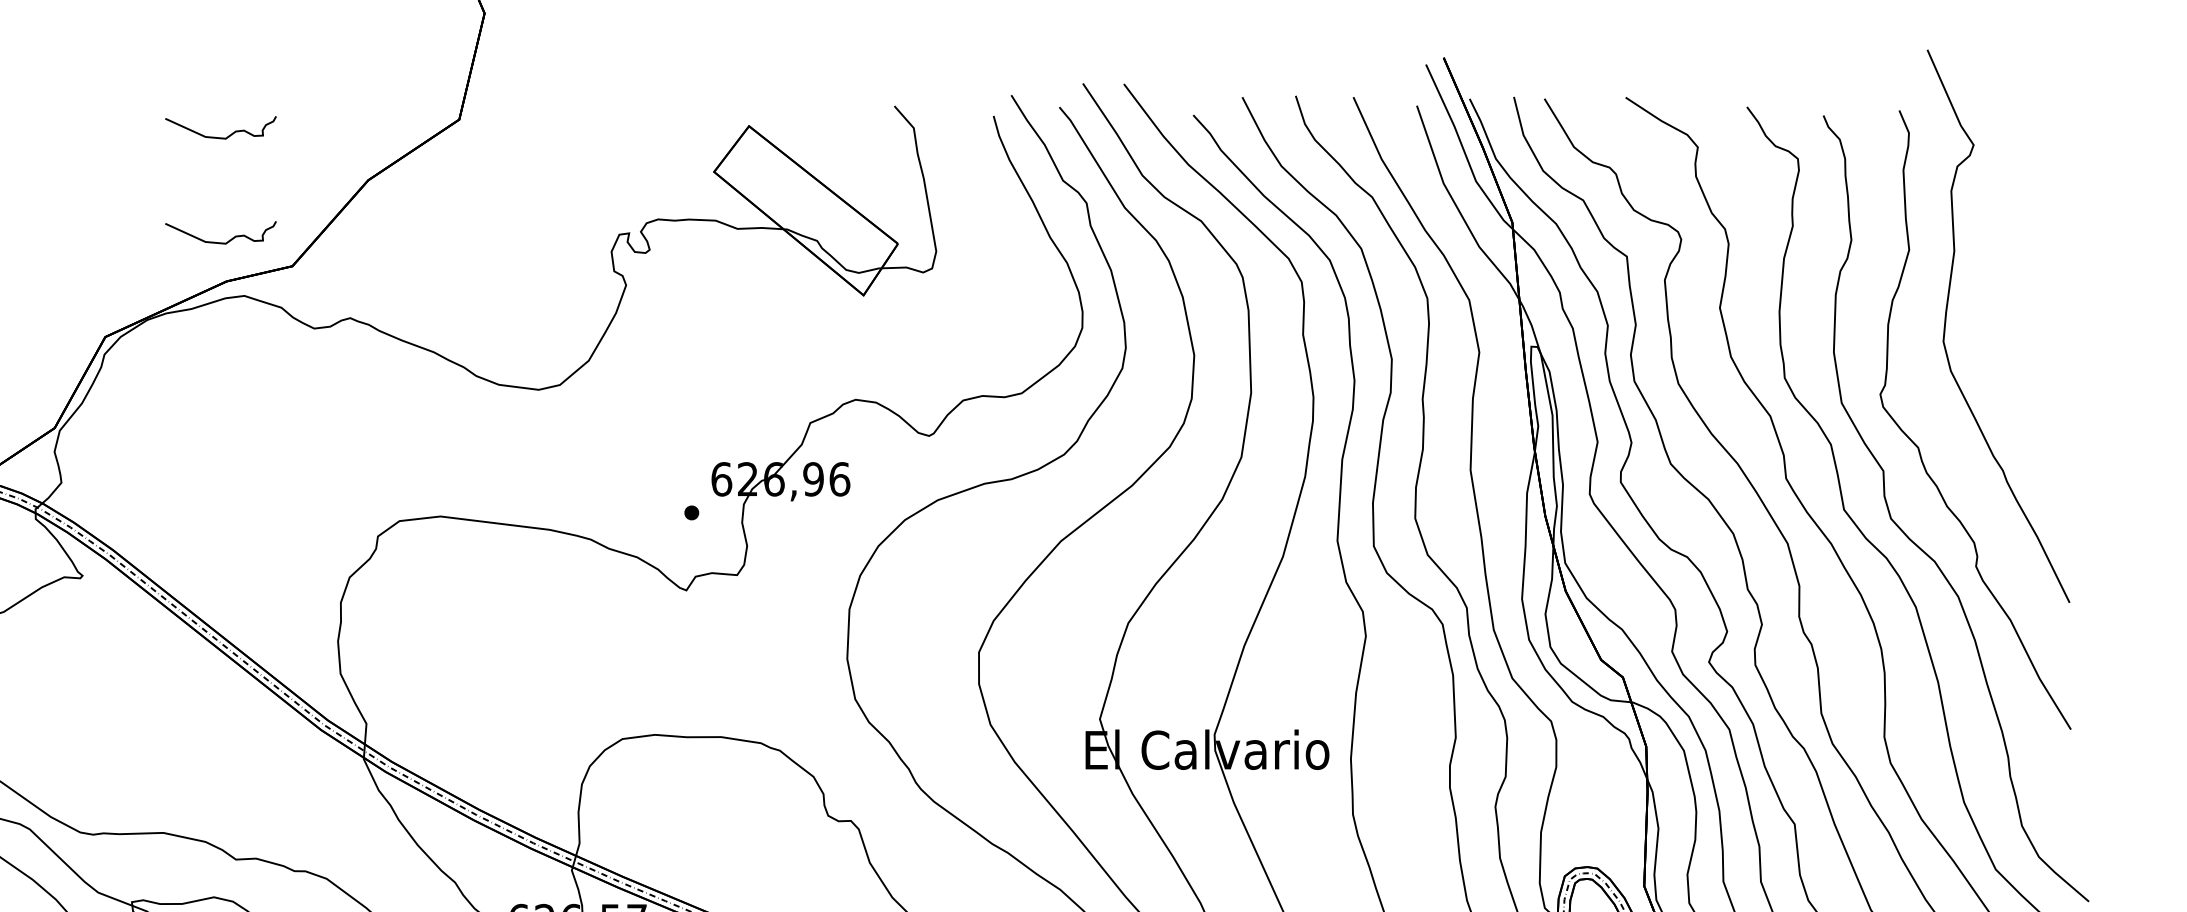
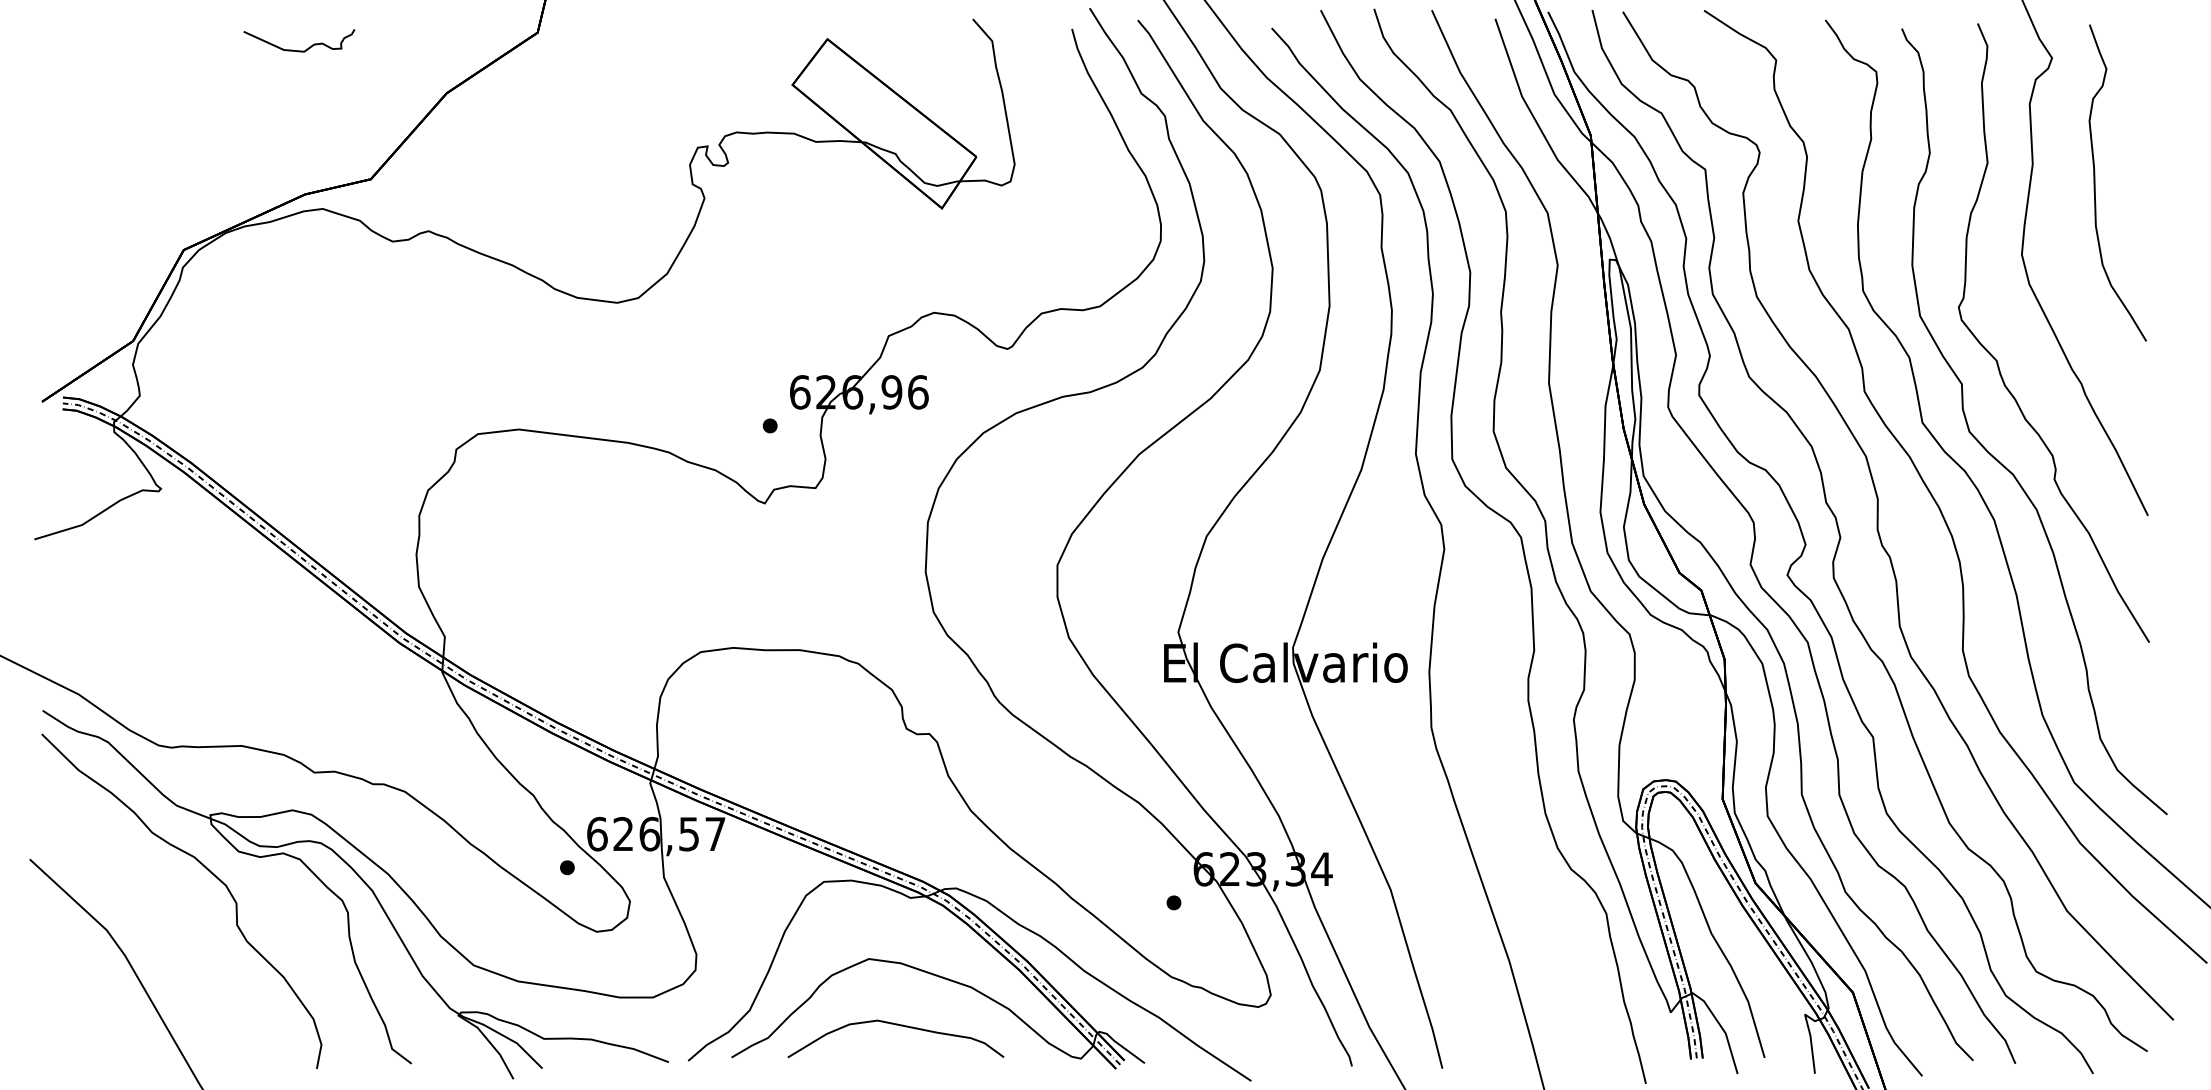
curve: (221, 242) -> (299, 155), removed
curve: (2017, 269) -> (2095, 182), added

